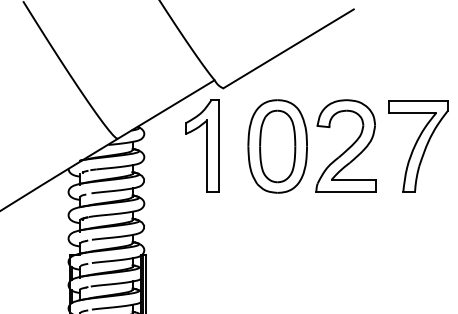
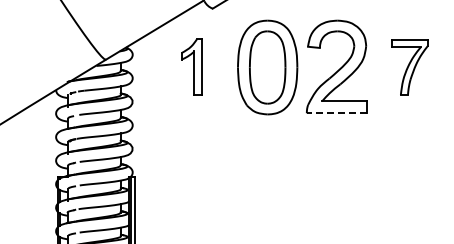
part: (202, 145) -> (191, 66), size x0.6
part: (418, 146) -> (410, 67), size x0.6
line: (346, 191) -> (337, 113), solid -> dashed

